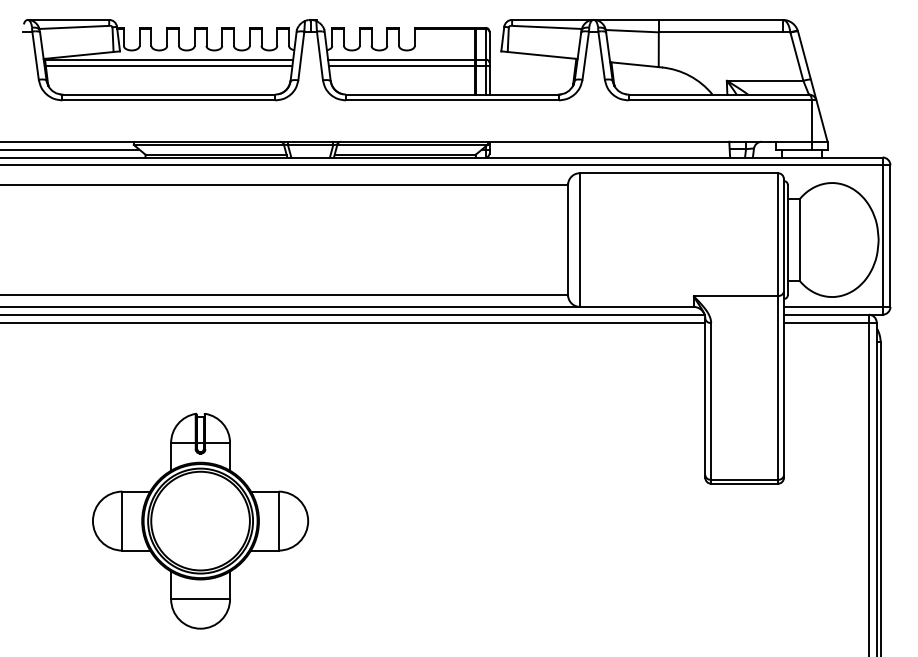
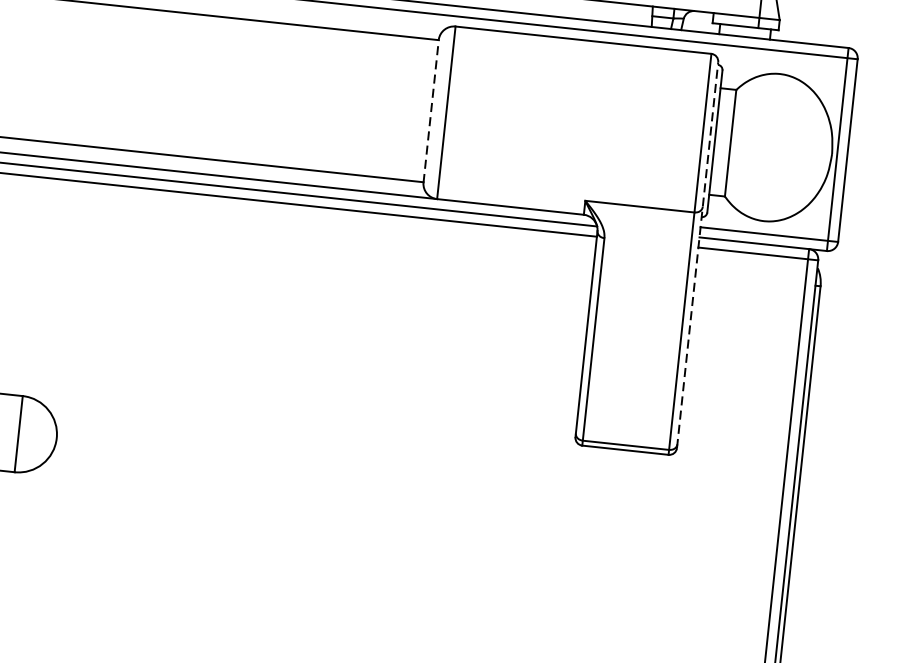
line: (568, 240) -> (431, 111), solid -> dashed
line: (783, 328) -> (697, 255), solid -> dashed

